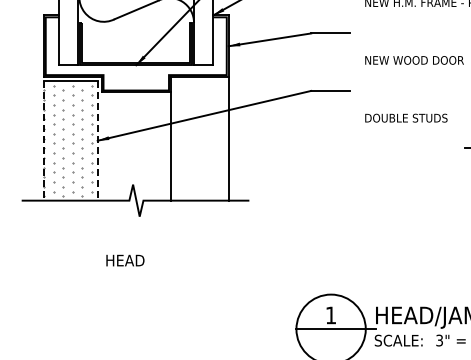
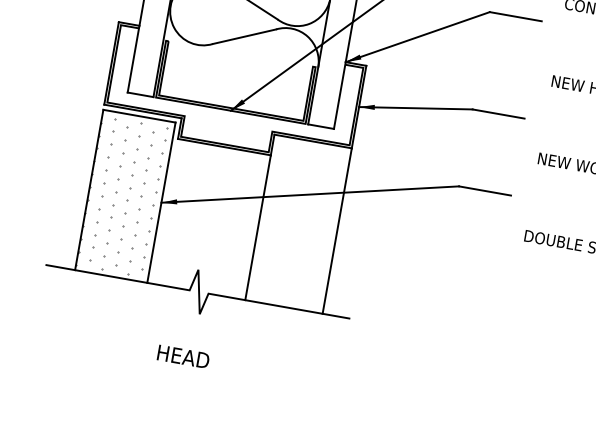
line: (43, 140) -> (88, 189), dashed -> solid
line: (97, 140) -> (161, 202), dashed -> solid
text: (125, 260) -> (183, 356), moved

